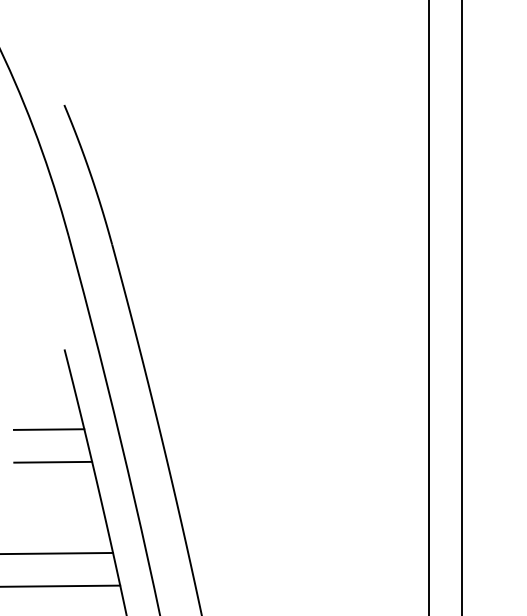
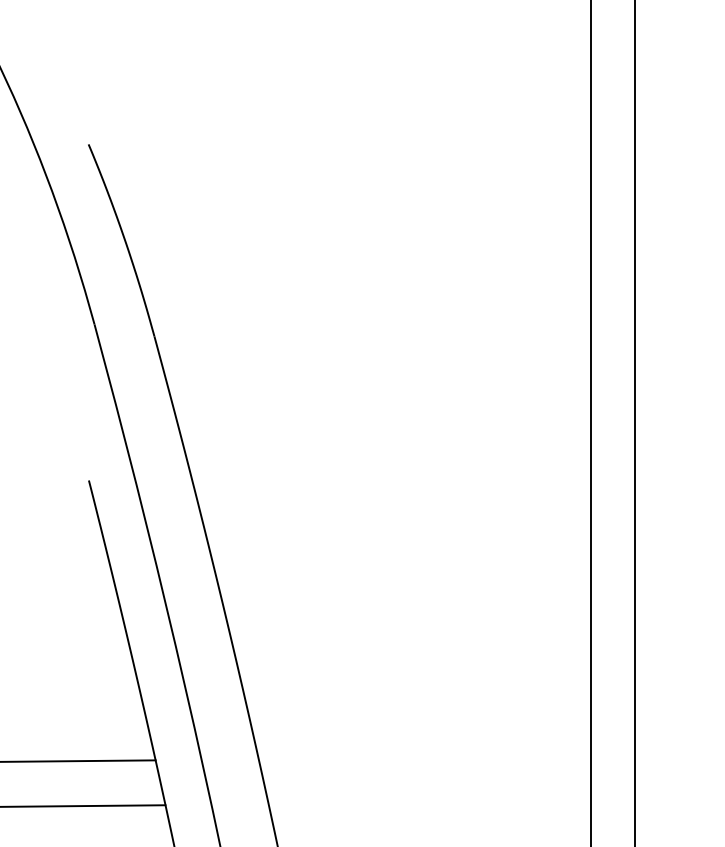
line: (48, 429) -> (66, 590), removed
line: (53, 461) -> (73, 634), removed

